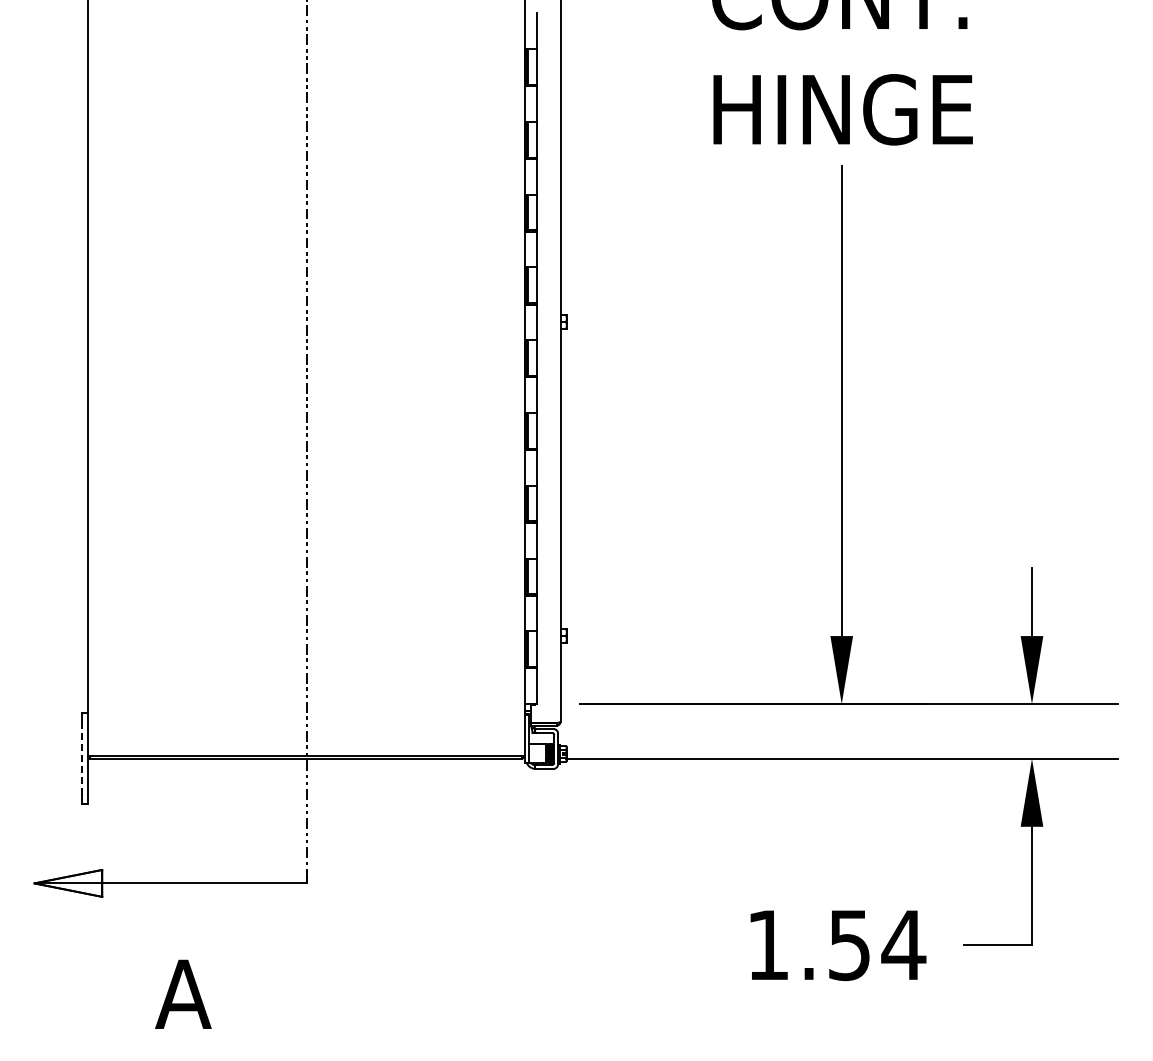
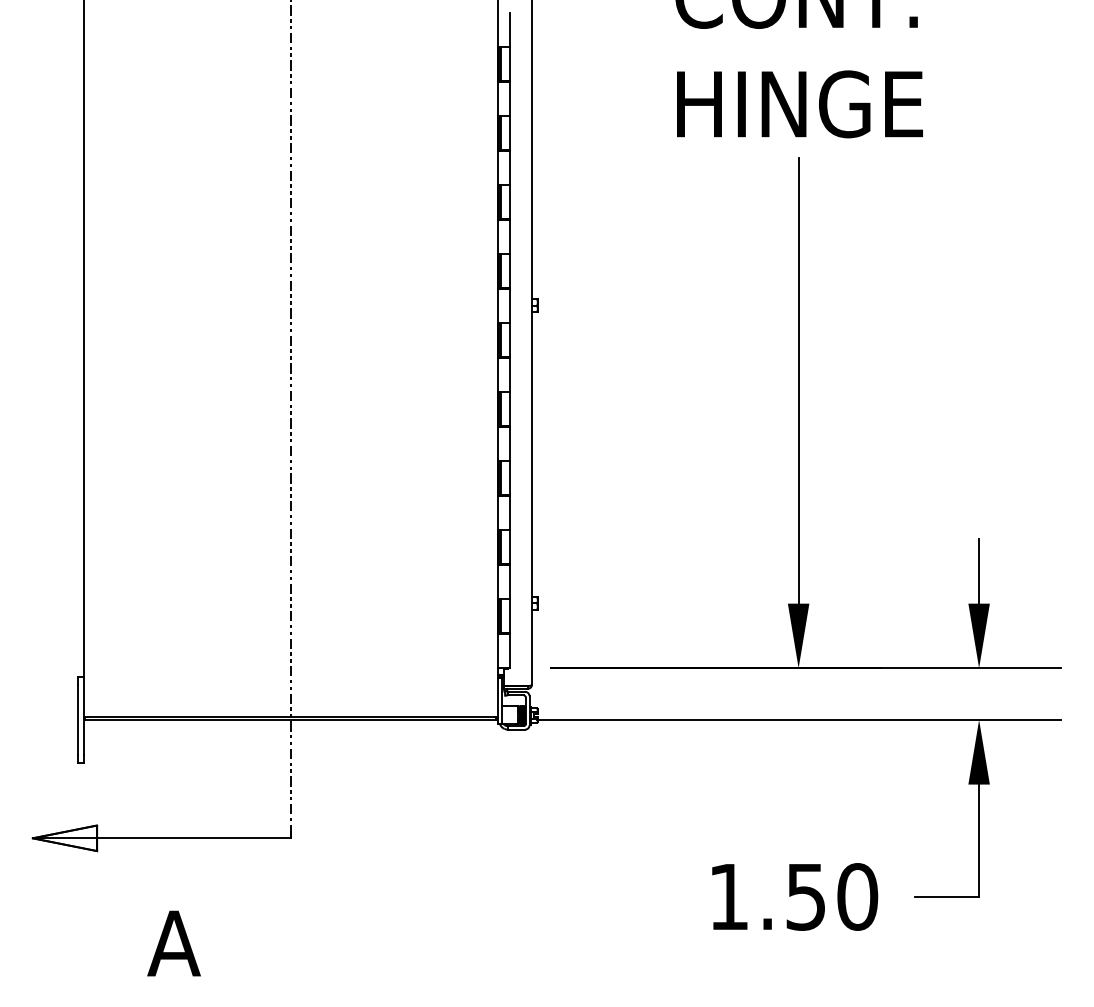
line: (81, 759) -> (77, 720), dashed -> solid
text: (903, 945) -> (857, 897), 1.54 -> 1.50

